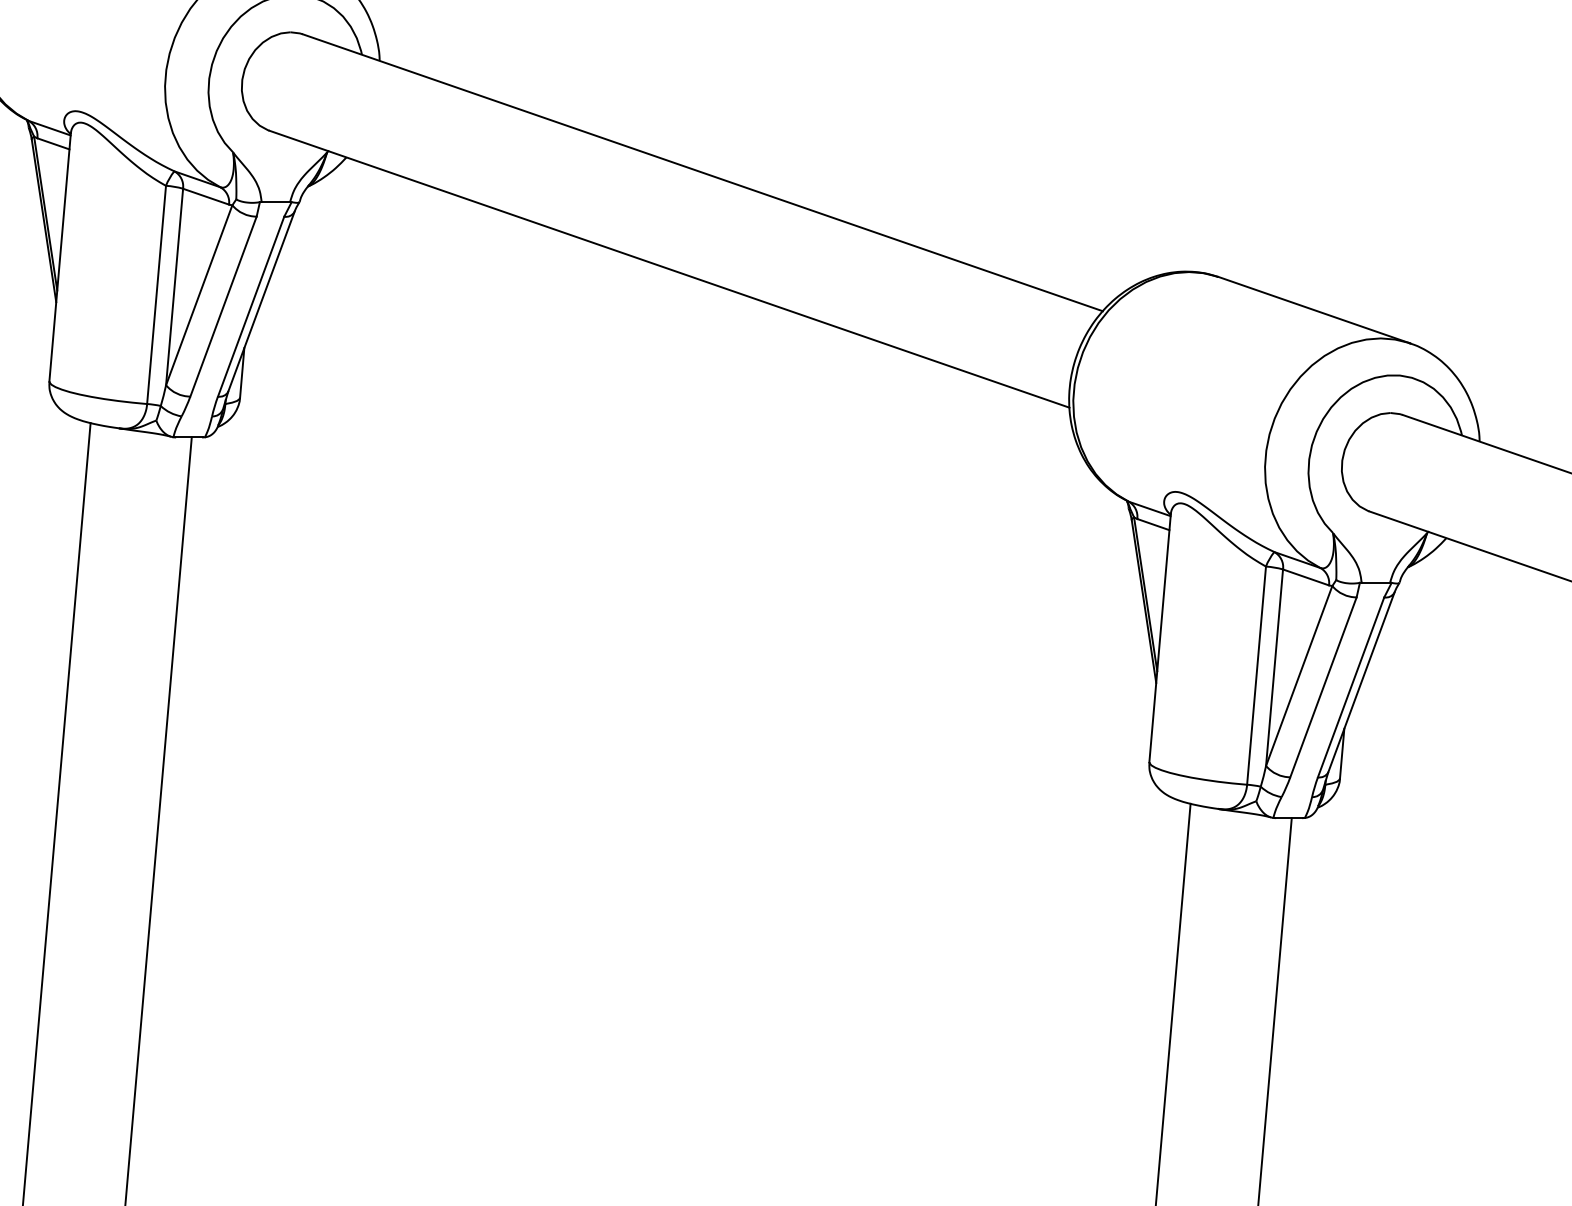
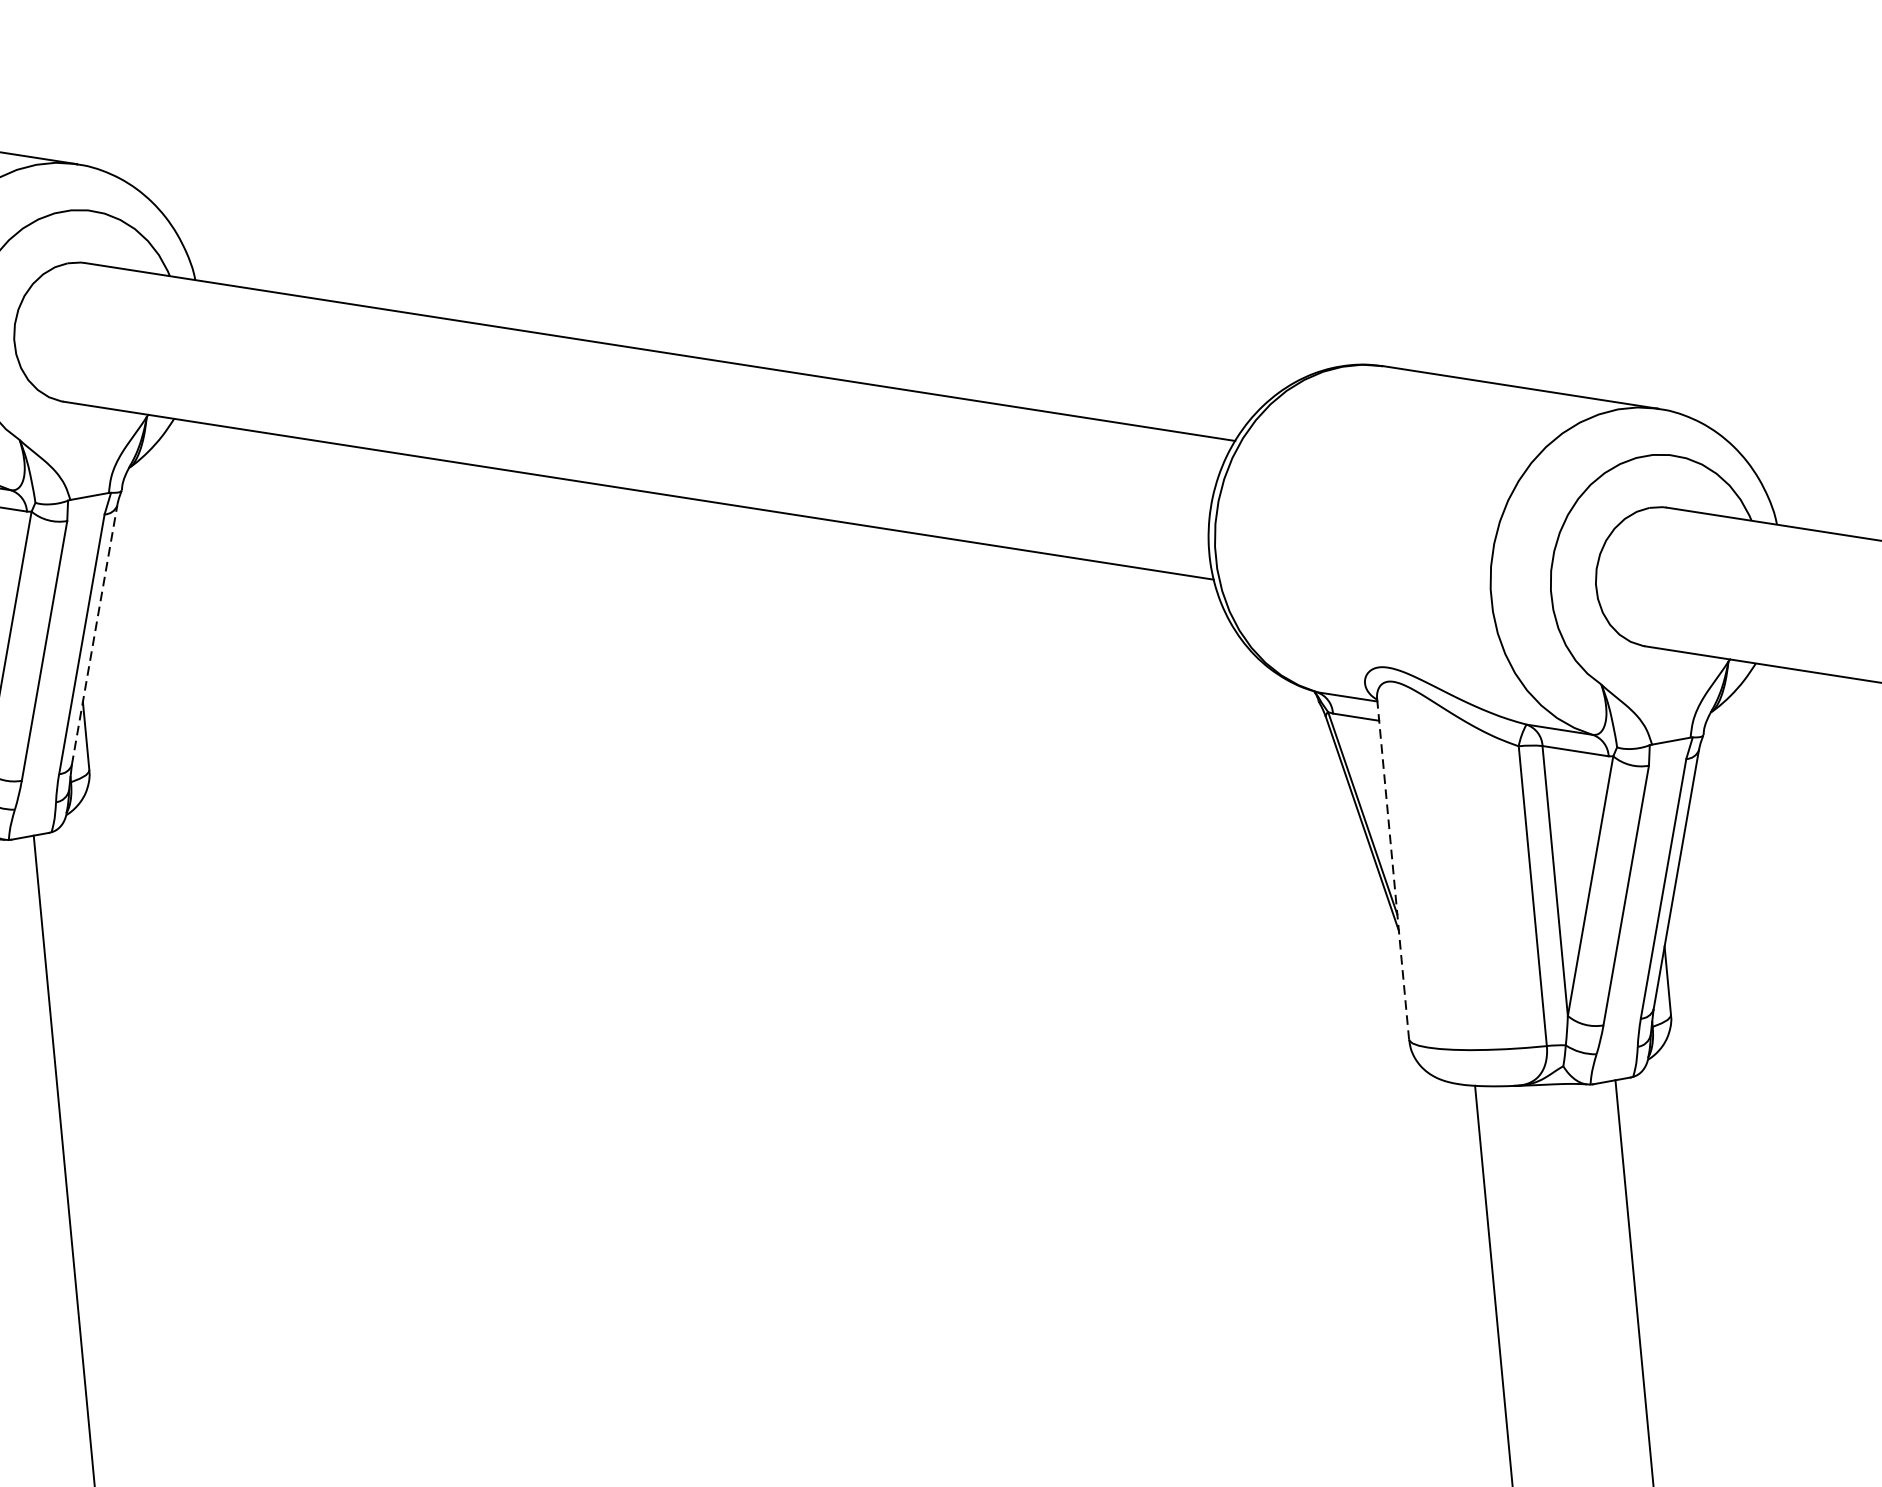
line: (261, 301) -> (94, 634), solid -> dashed
line: (1160, 638) -> (1393, 869), solid -> dashed

